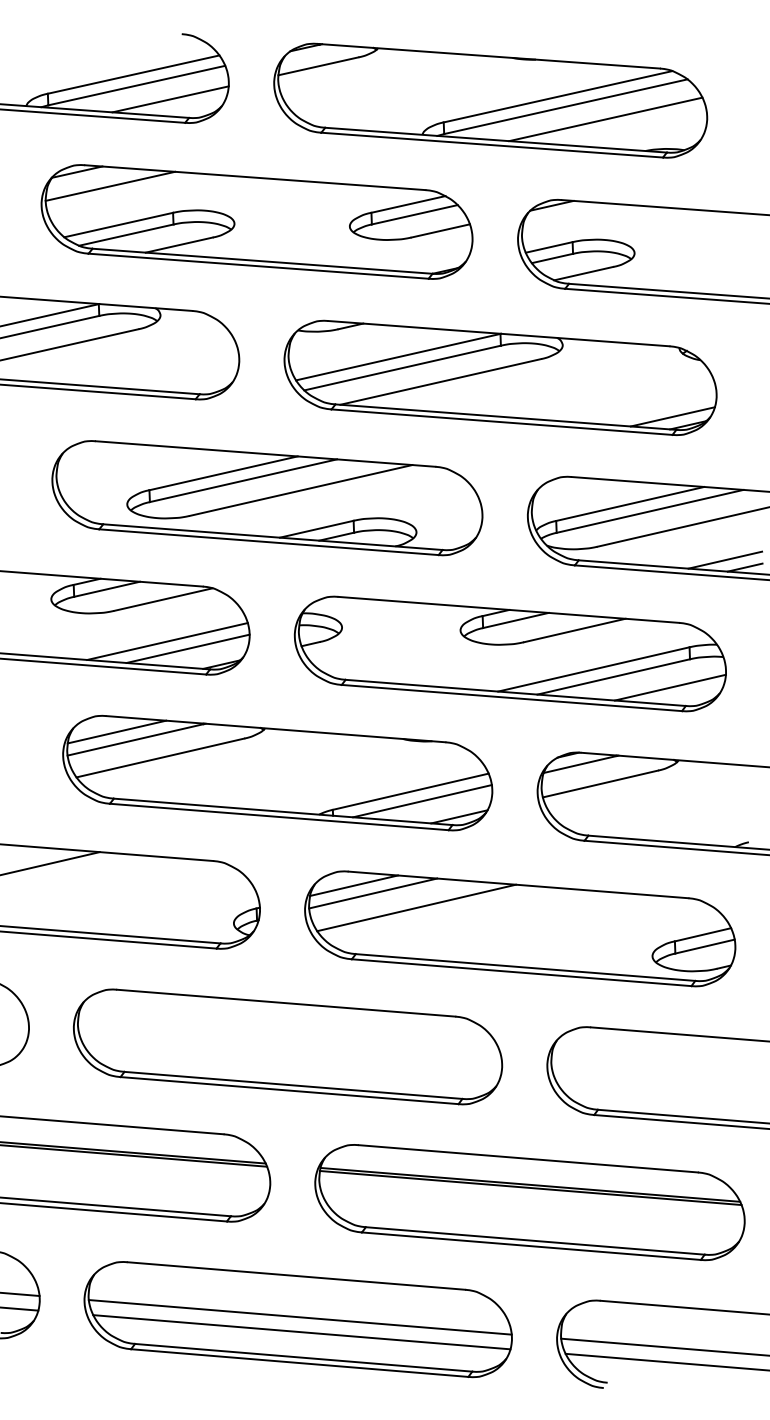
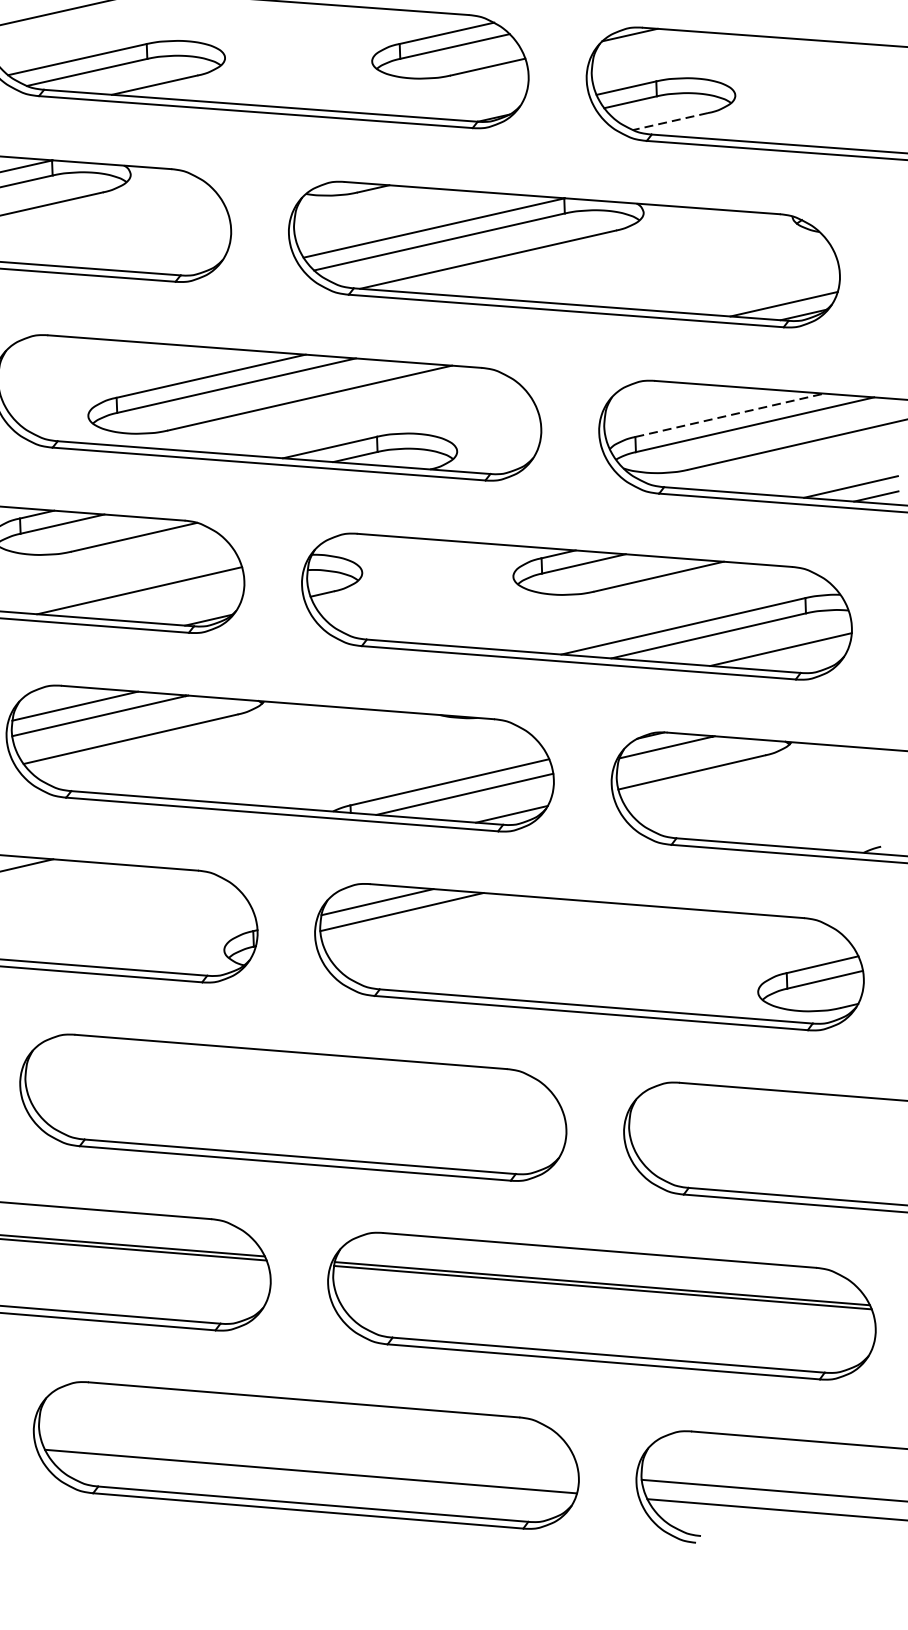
line: (583, 273) -> (670, 121), solid -> dashed
line: (630, 503) -> (730, 414), solid -> dashed
line: (187, 648) -> (165, 599), removed
line: (416, 907) -> (457, 929), removed
line: (299, 1317) -> (307, 1452), removed

